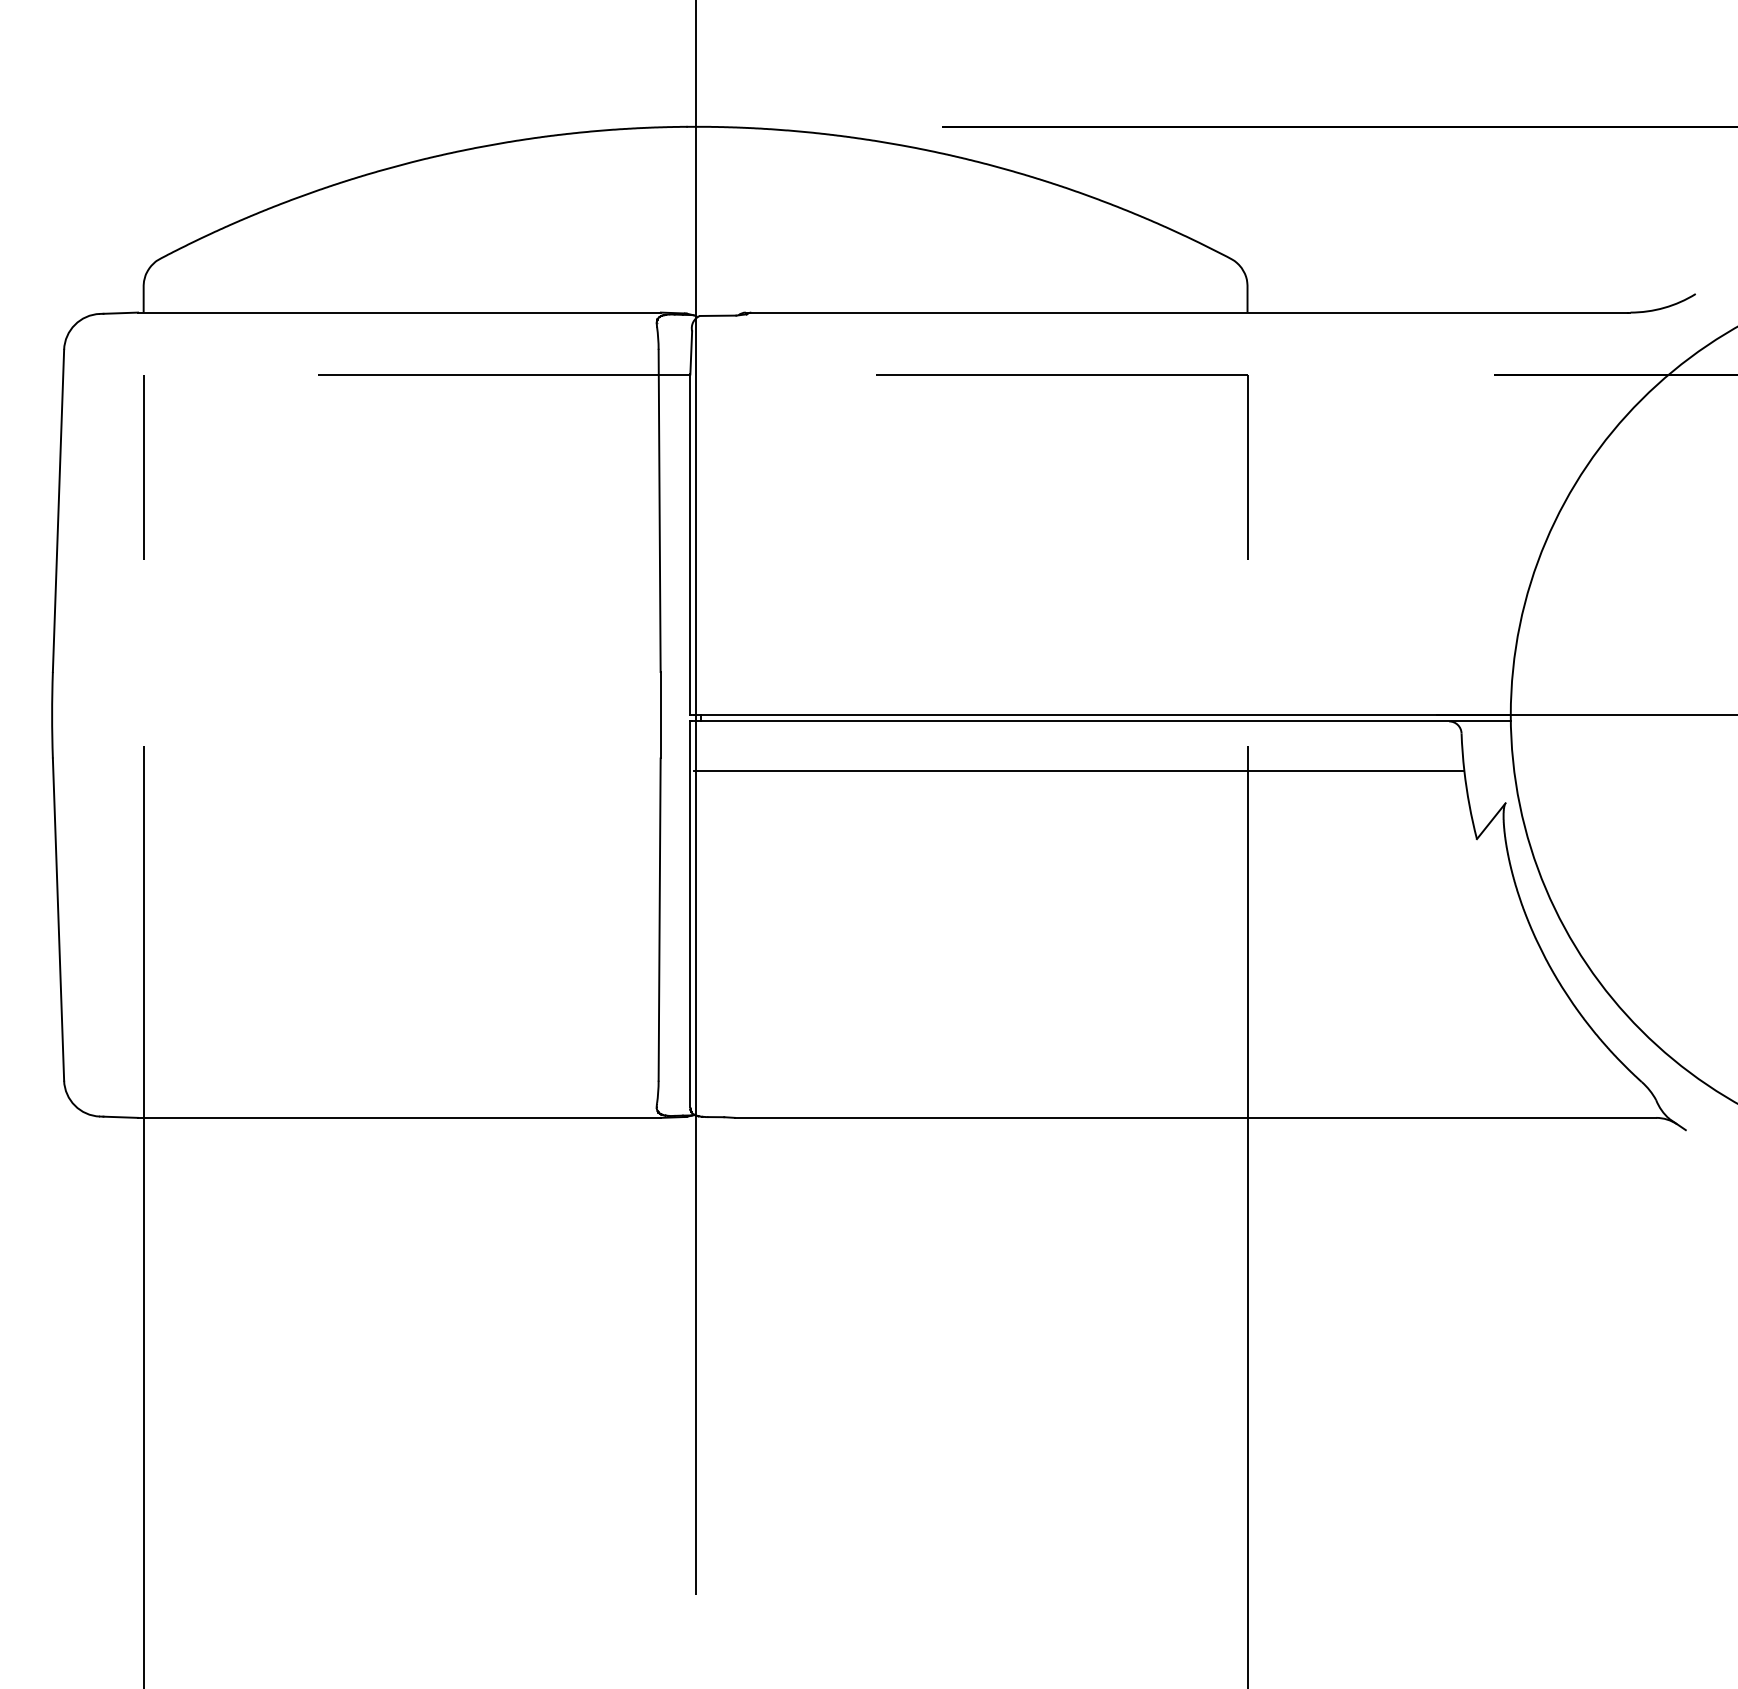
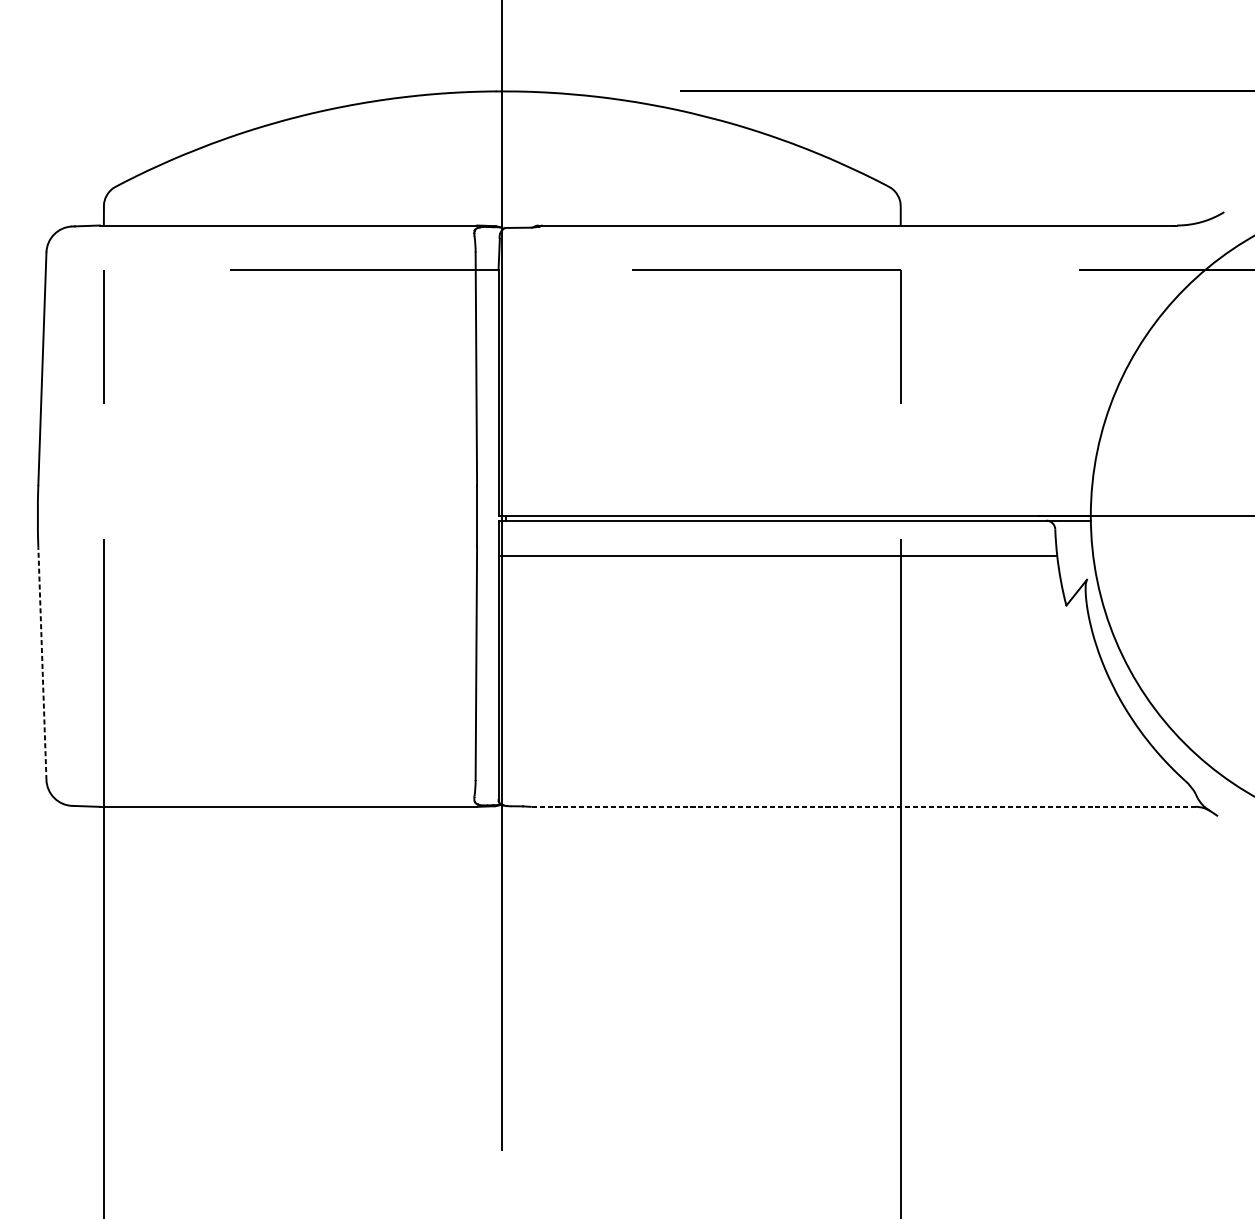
line: (58, 919) -> (42, 663), solid -> dashed
line: (1195, 1117) -> (863, 806), solid -> dashed

